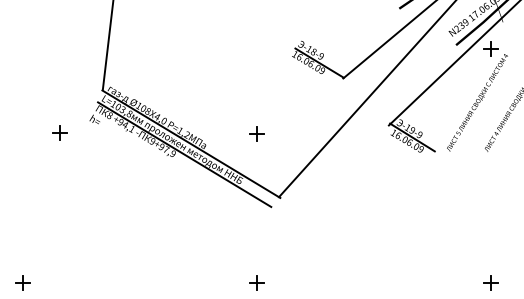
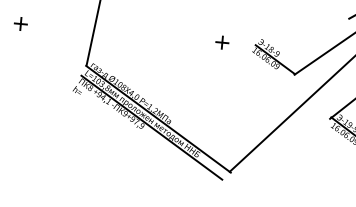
part: (59, 132) -> (20, 23), moved
part: (256, 133) -> (222, 42), moved

